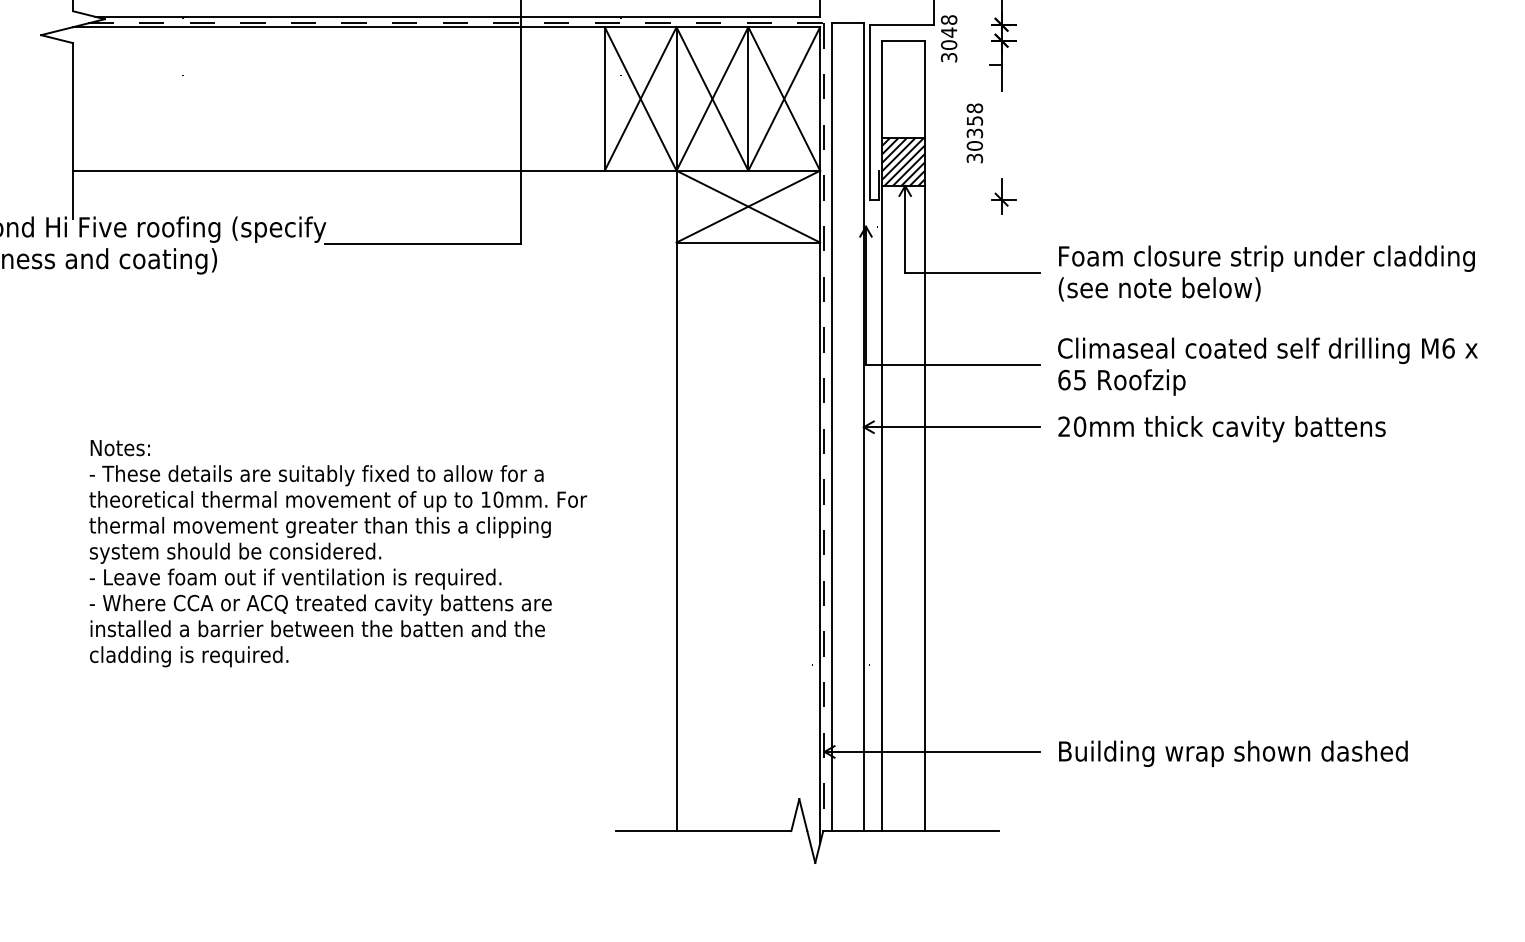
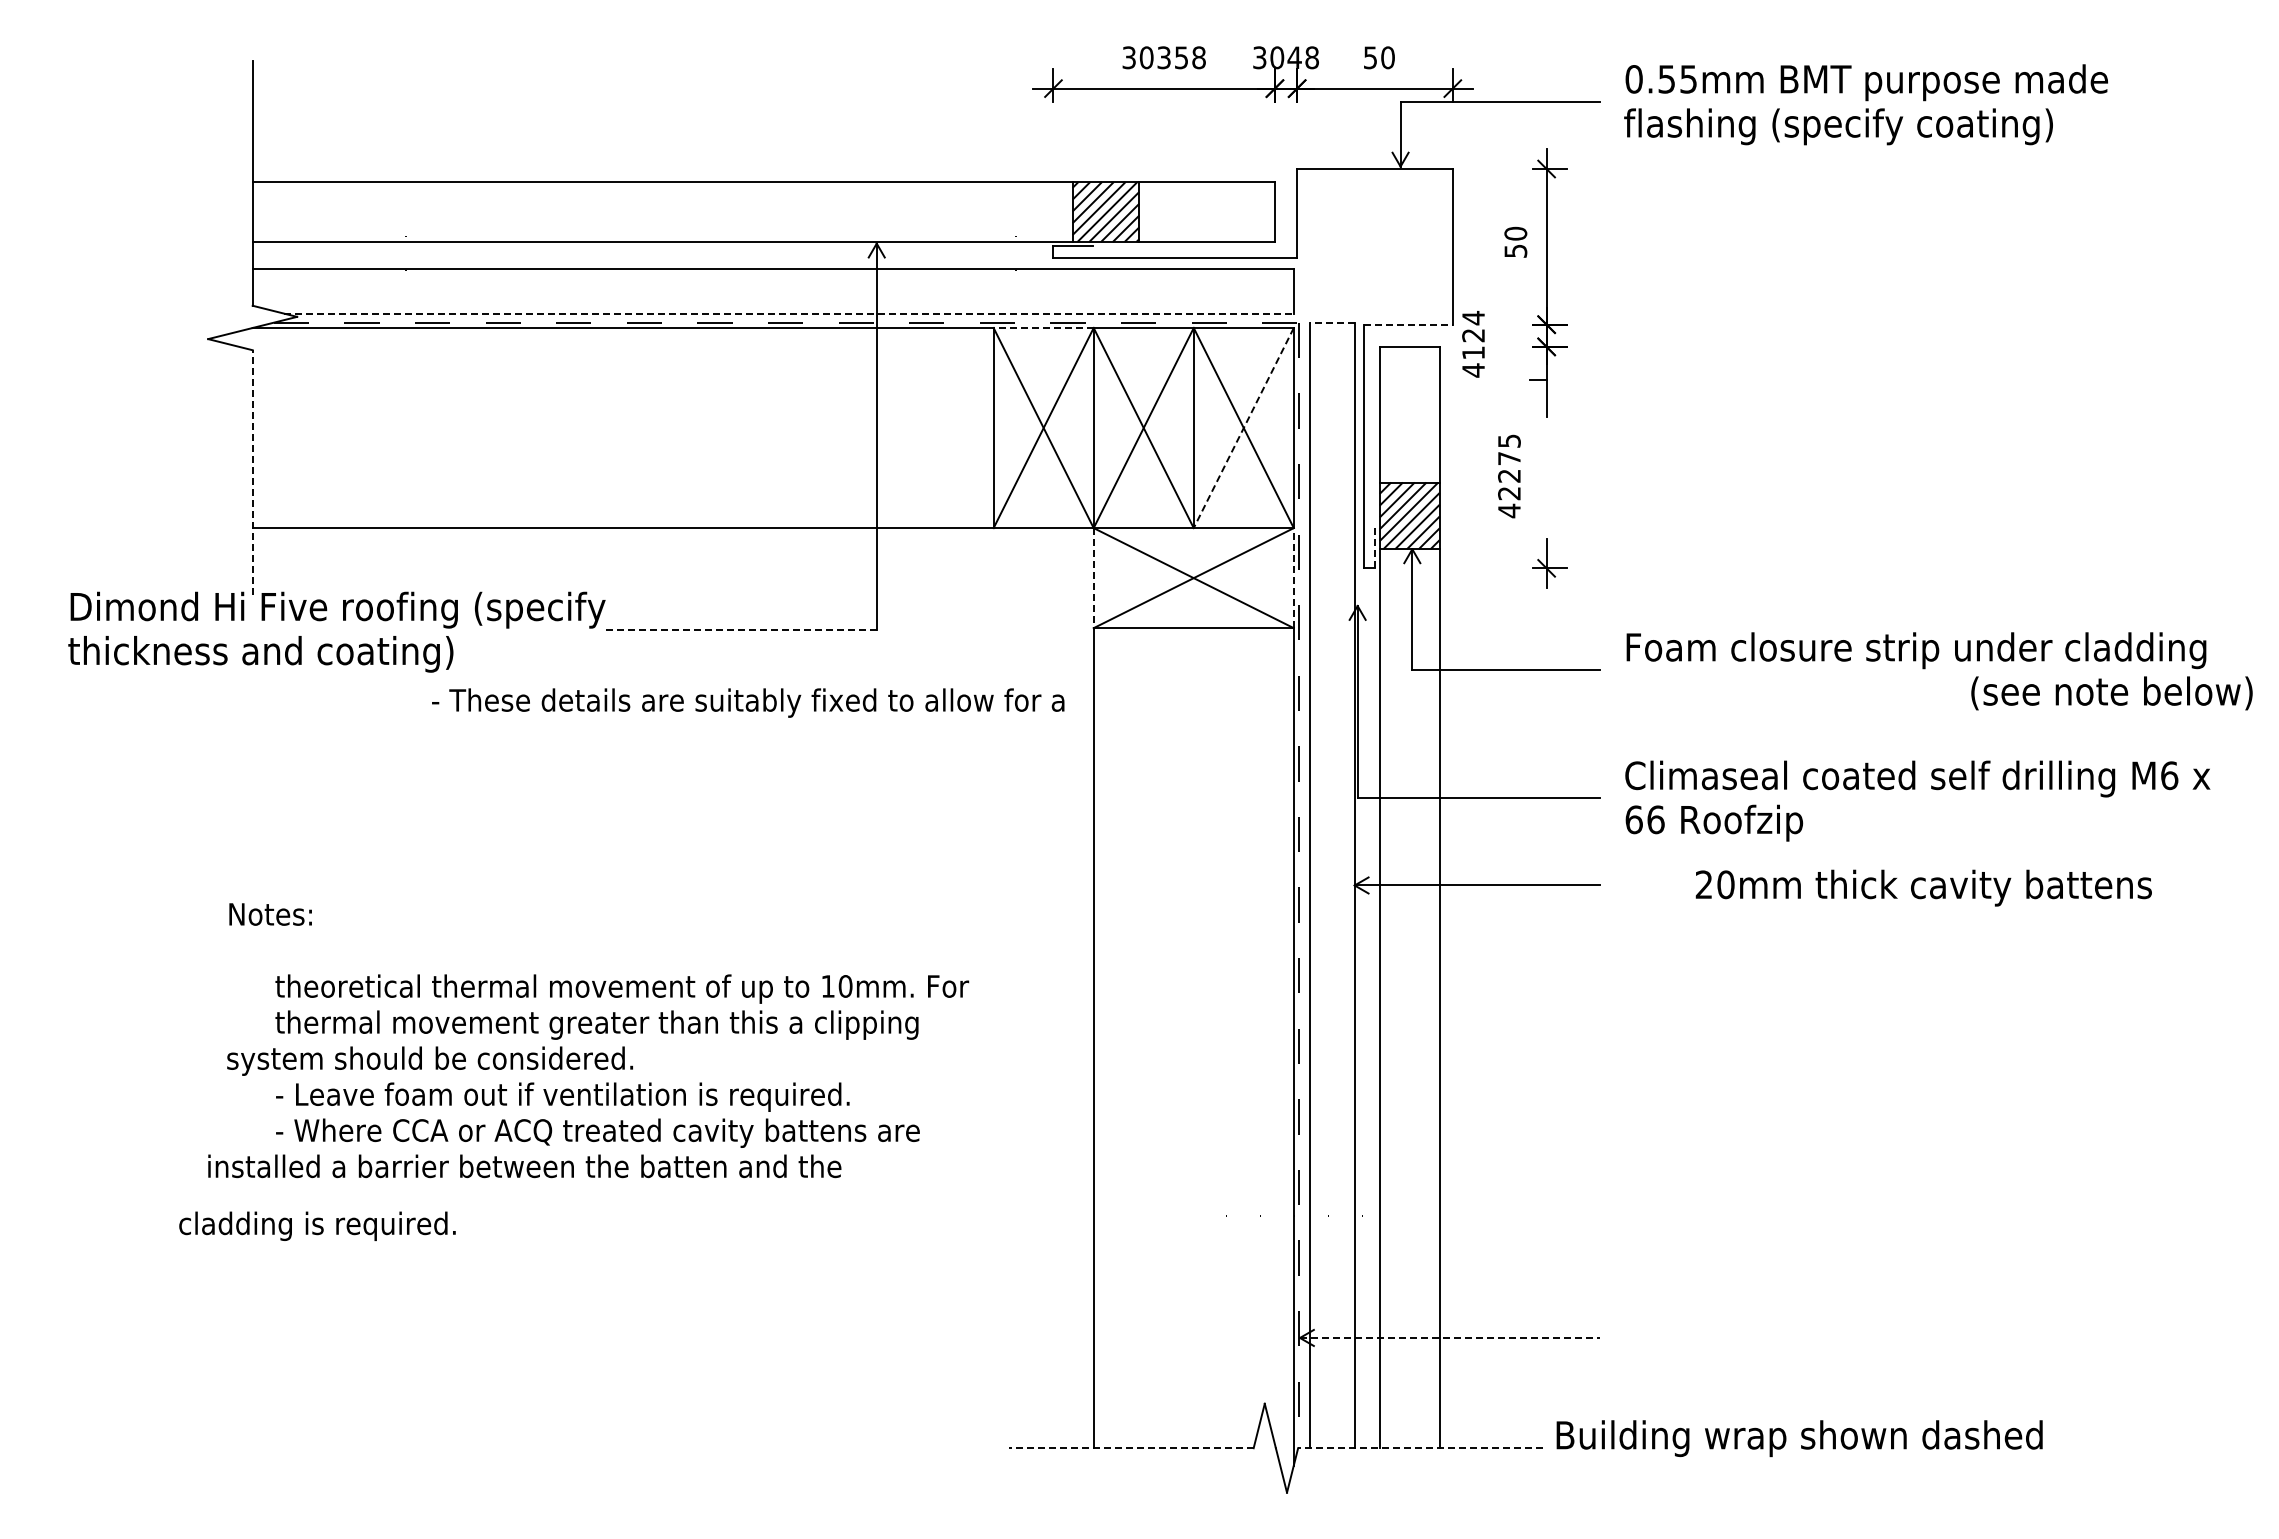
line: (458, 16) -> (789, 313), solid -> dashed
line: (847, 23) -> (1331, 322), solid -> dashed
line: (902, 24) -> (1408, 324), solid -> dashed
line: (640, 27) -> (1043, 328), solid -> dashed
text: (949, 38) -> (1473, 343), 3048 -> 4124
line: (784, 99) -> (1243, 428), solid -> dashed
line: (72, 130) -> (252, 472), solid -> dashed
text: (974, 133) -> (1509, 476), 30358 -> 42275
line: (878, 185) -> (1375, 548), solid -> dashed
line: (676, 206) -> (1093, 578), solid -> dashed
line: (819, 206) -> (1293, 577), solid -> dashed
line: (422, 243) -> (739, 629), solid -> dashed
text: (1159, 289) -> (2111, 693), moved
text: (1079, 379) -> (1655, 819), 65 -> 66
text: (1221, 428) -> (1923, 887), moved
text: (120, 448) -> (270, 914), moved
text: (316, 475) -> (748, 702), moved
text: (235, 552) -> (429, 1060), moved
text: (317, 628) -> (524, 1166), moved
text: (189, 656) -> (317, 1225), moved
line: (932, 751) -> (1450, 1337), solid -> dashed
text: (1233, 753) -> (1799, 1438), moved
line: (702, 831) -> (1130, 1448), solid -> dashed
line: (910, 831) -> (1419, 1448), solid -> dashed

